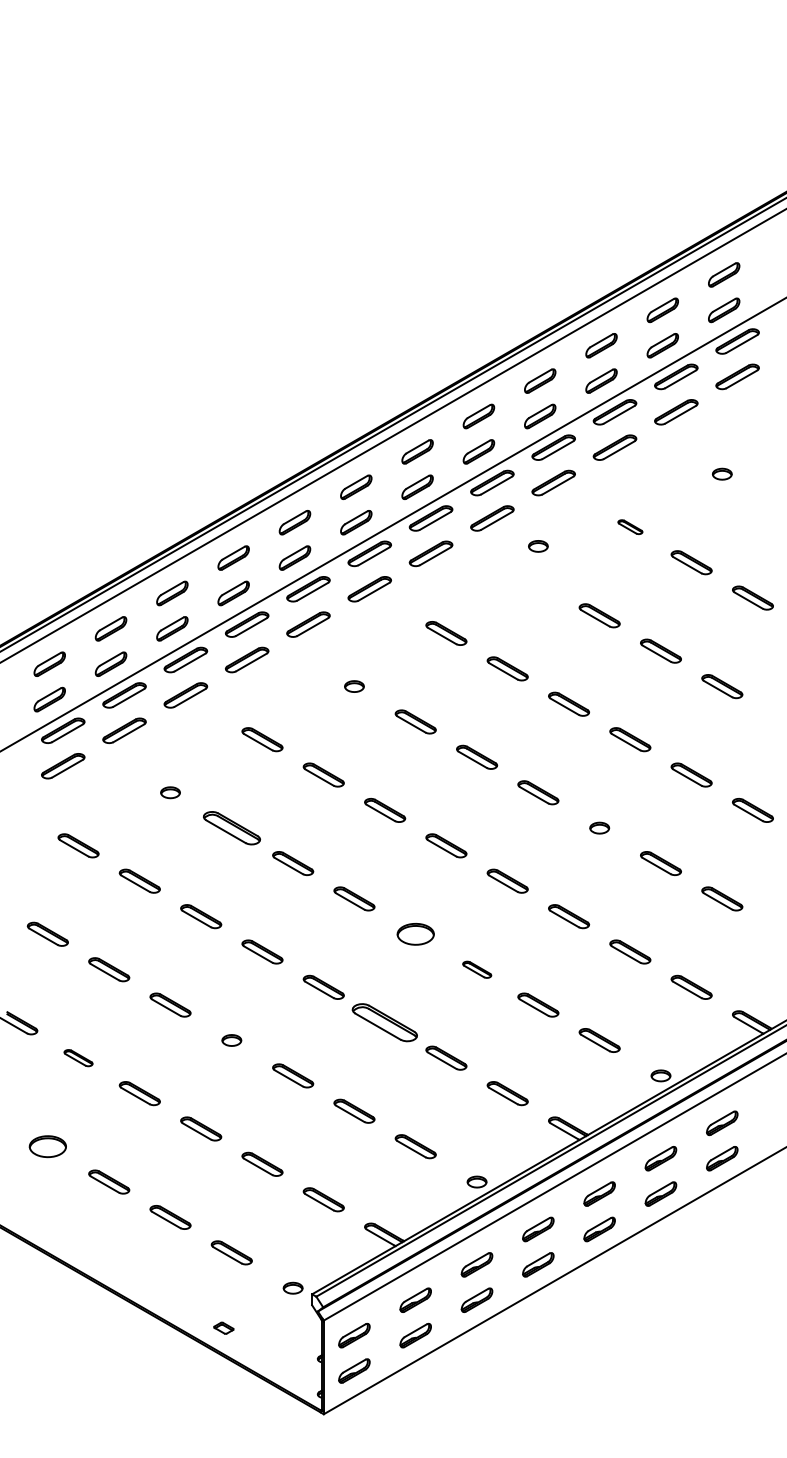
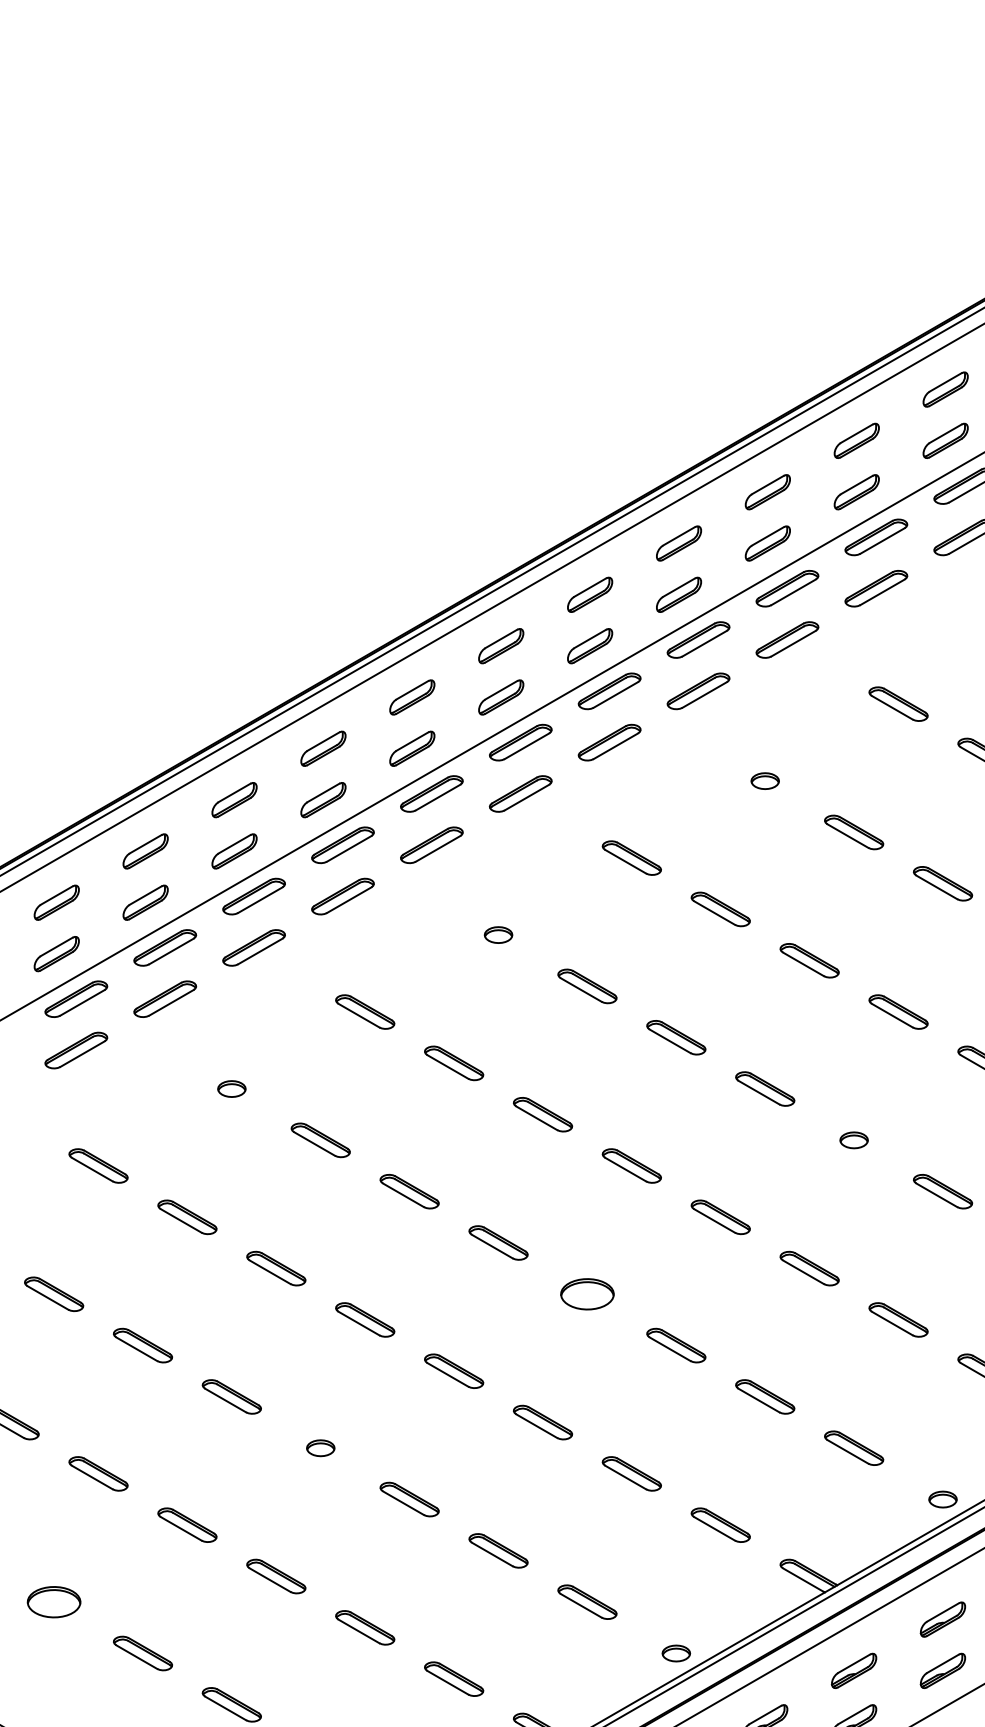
part: (630, 526) -> (898, 702), size x1.67
part: (538, 546) -> (765, 781), moved
part: (231, 827) -> (320, 1139), size x0.71
part: (477, 969) -> (676, 1345), size x1.43
part: (385, 1022) -> (543, 1422), size x0.62
part: (78, 1057) -> (98, 1472), size x1.43

